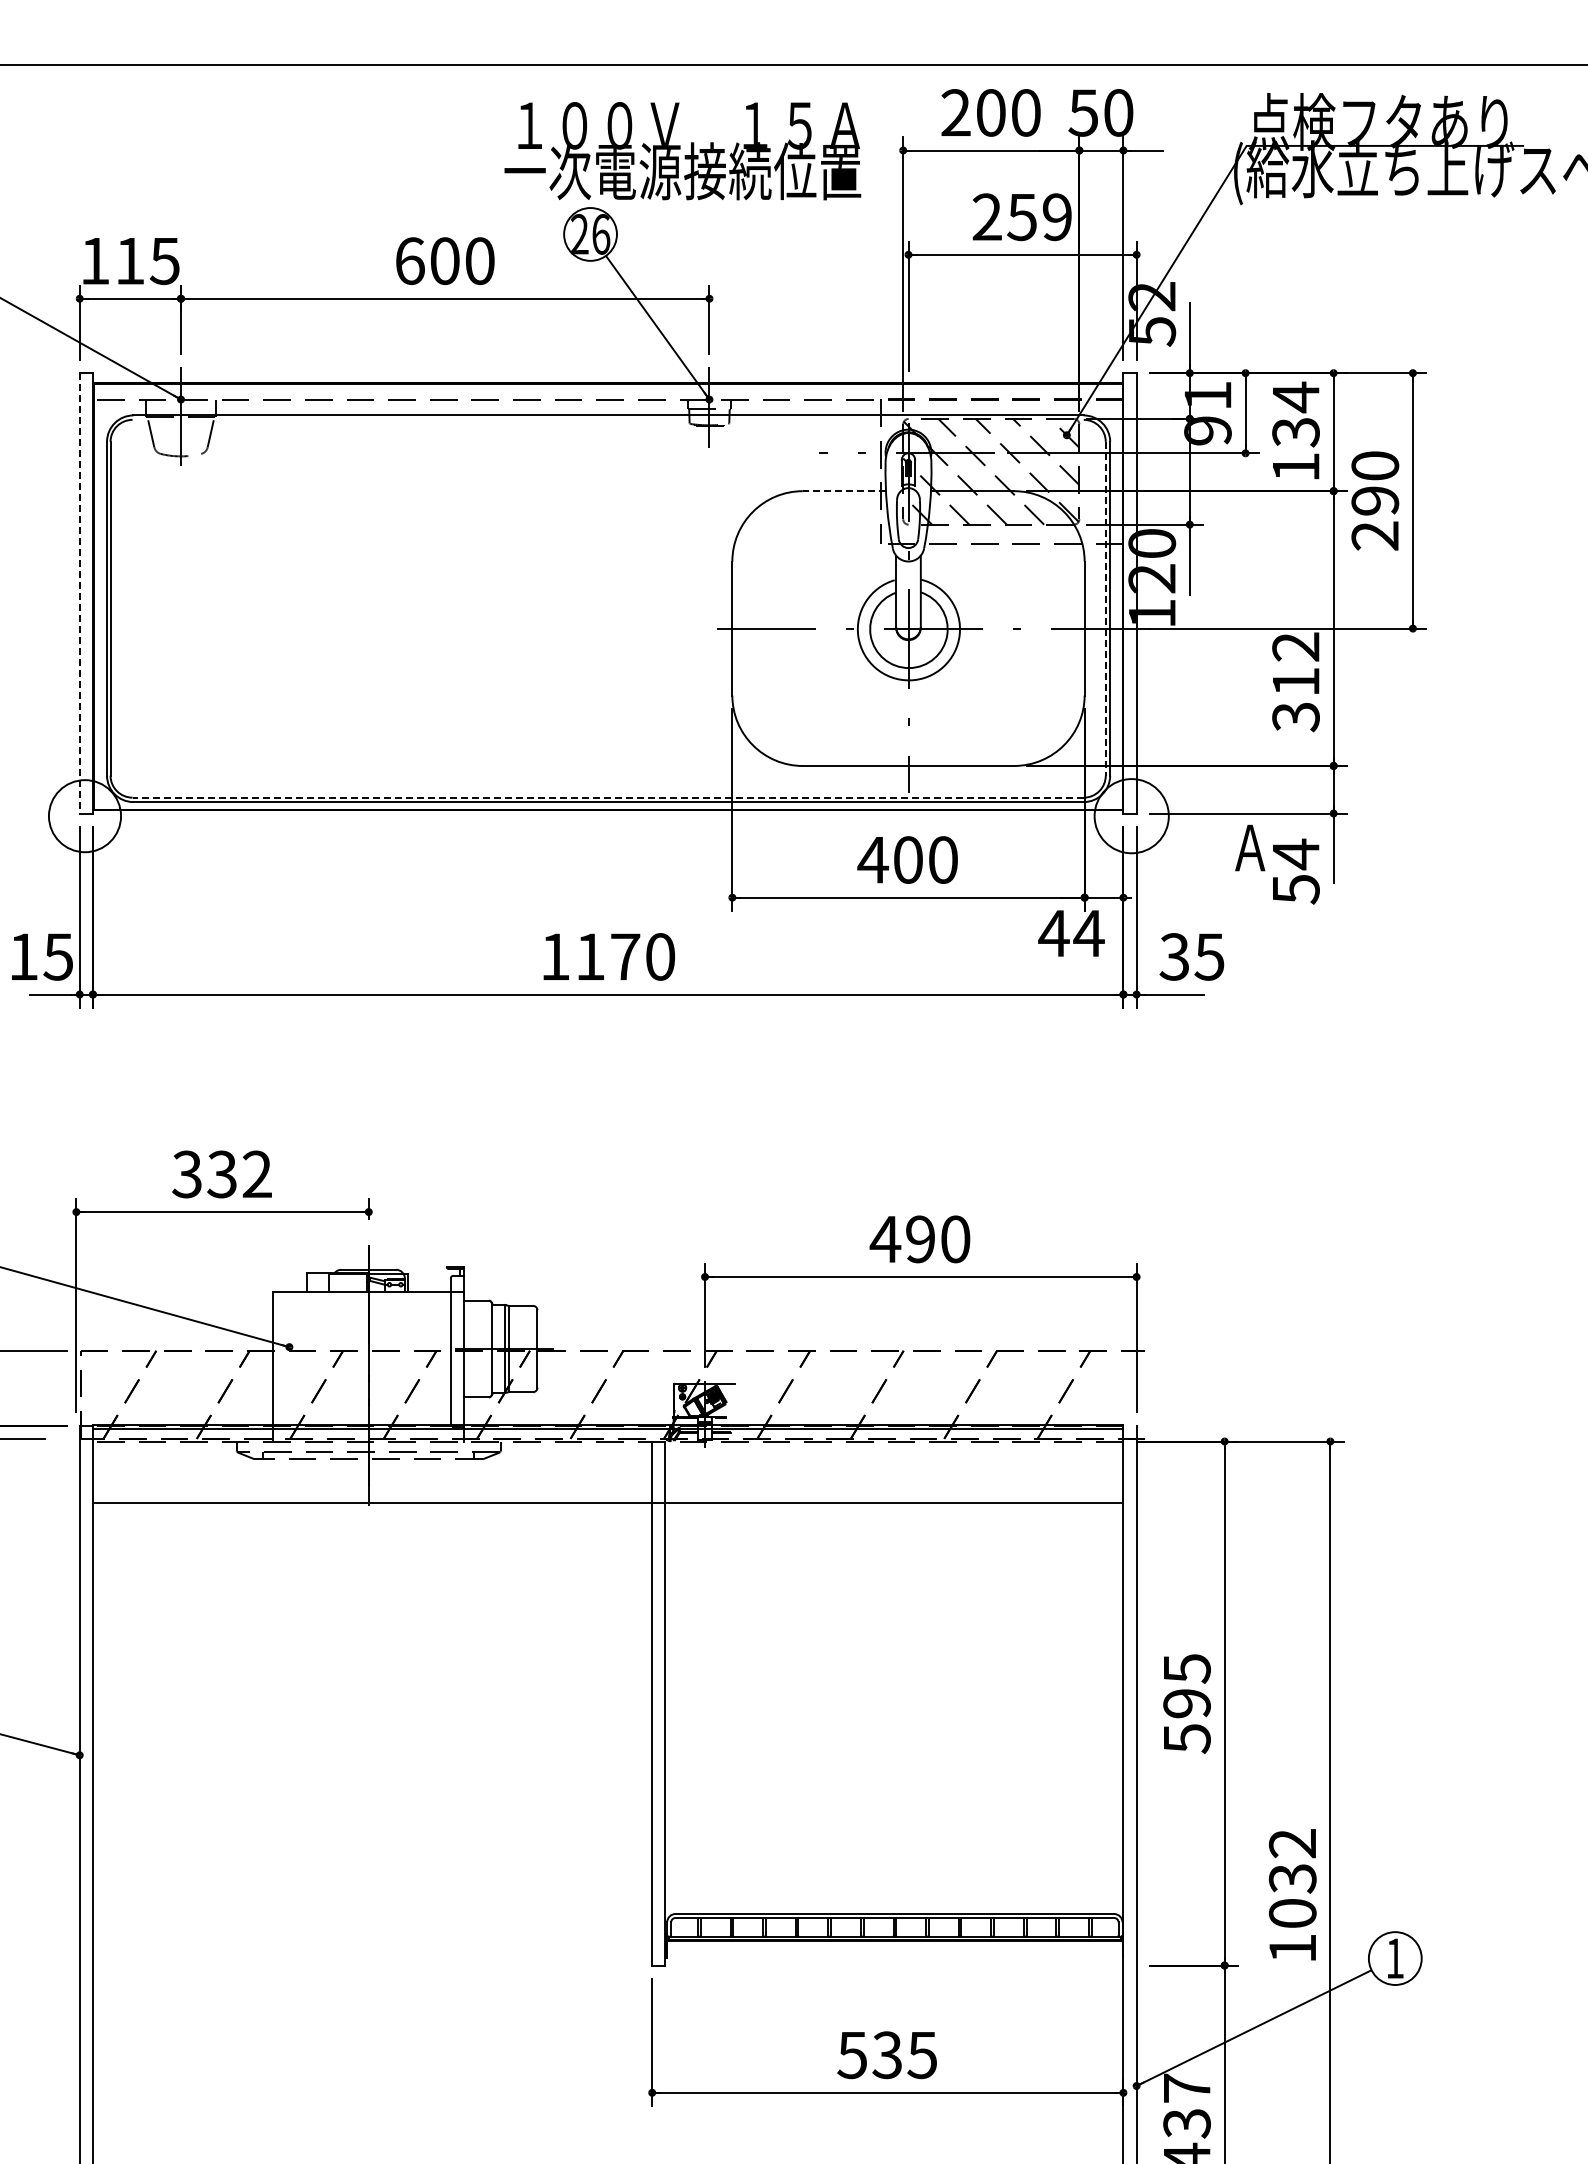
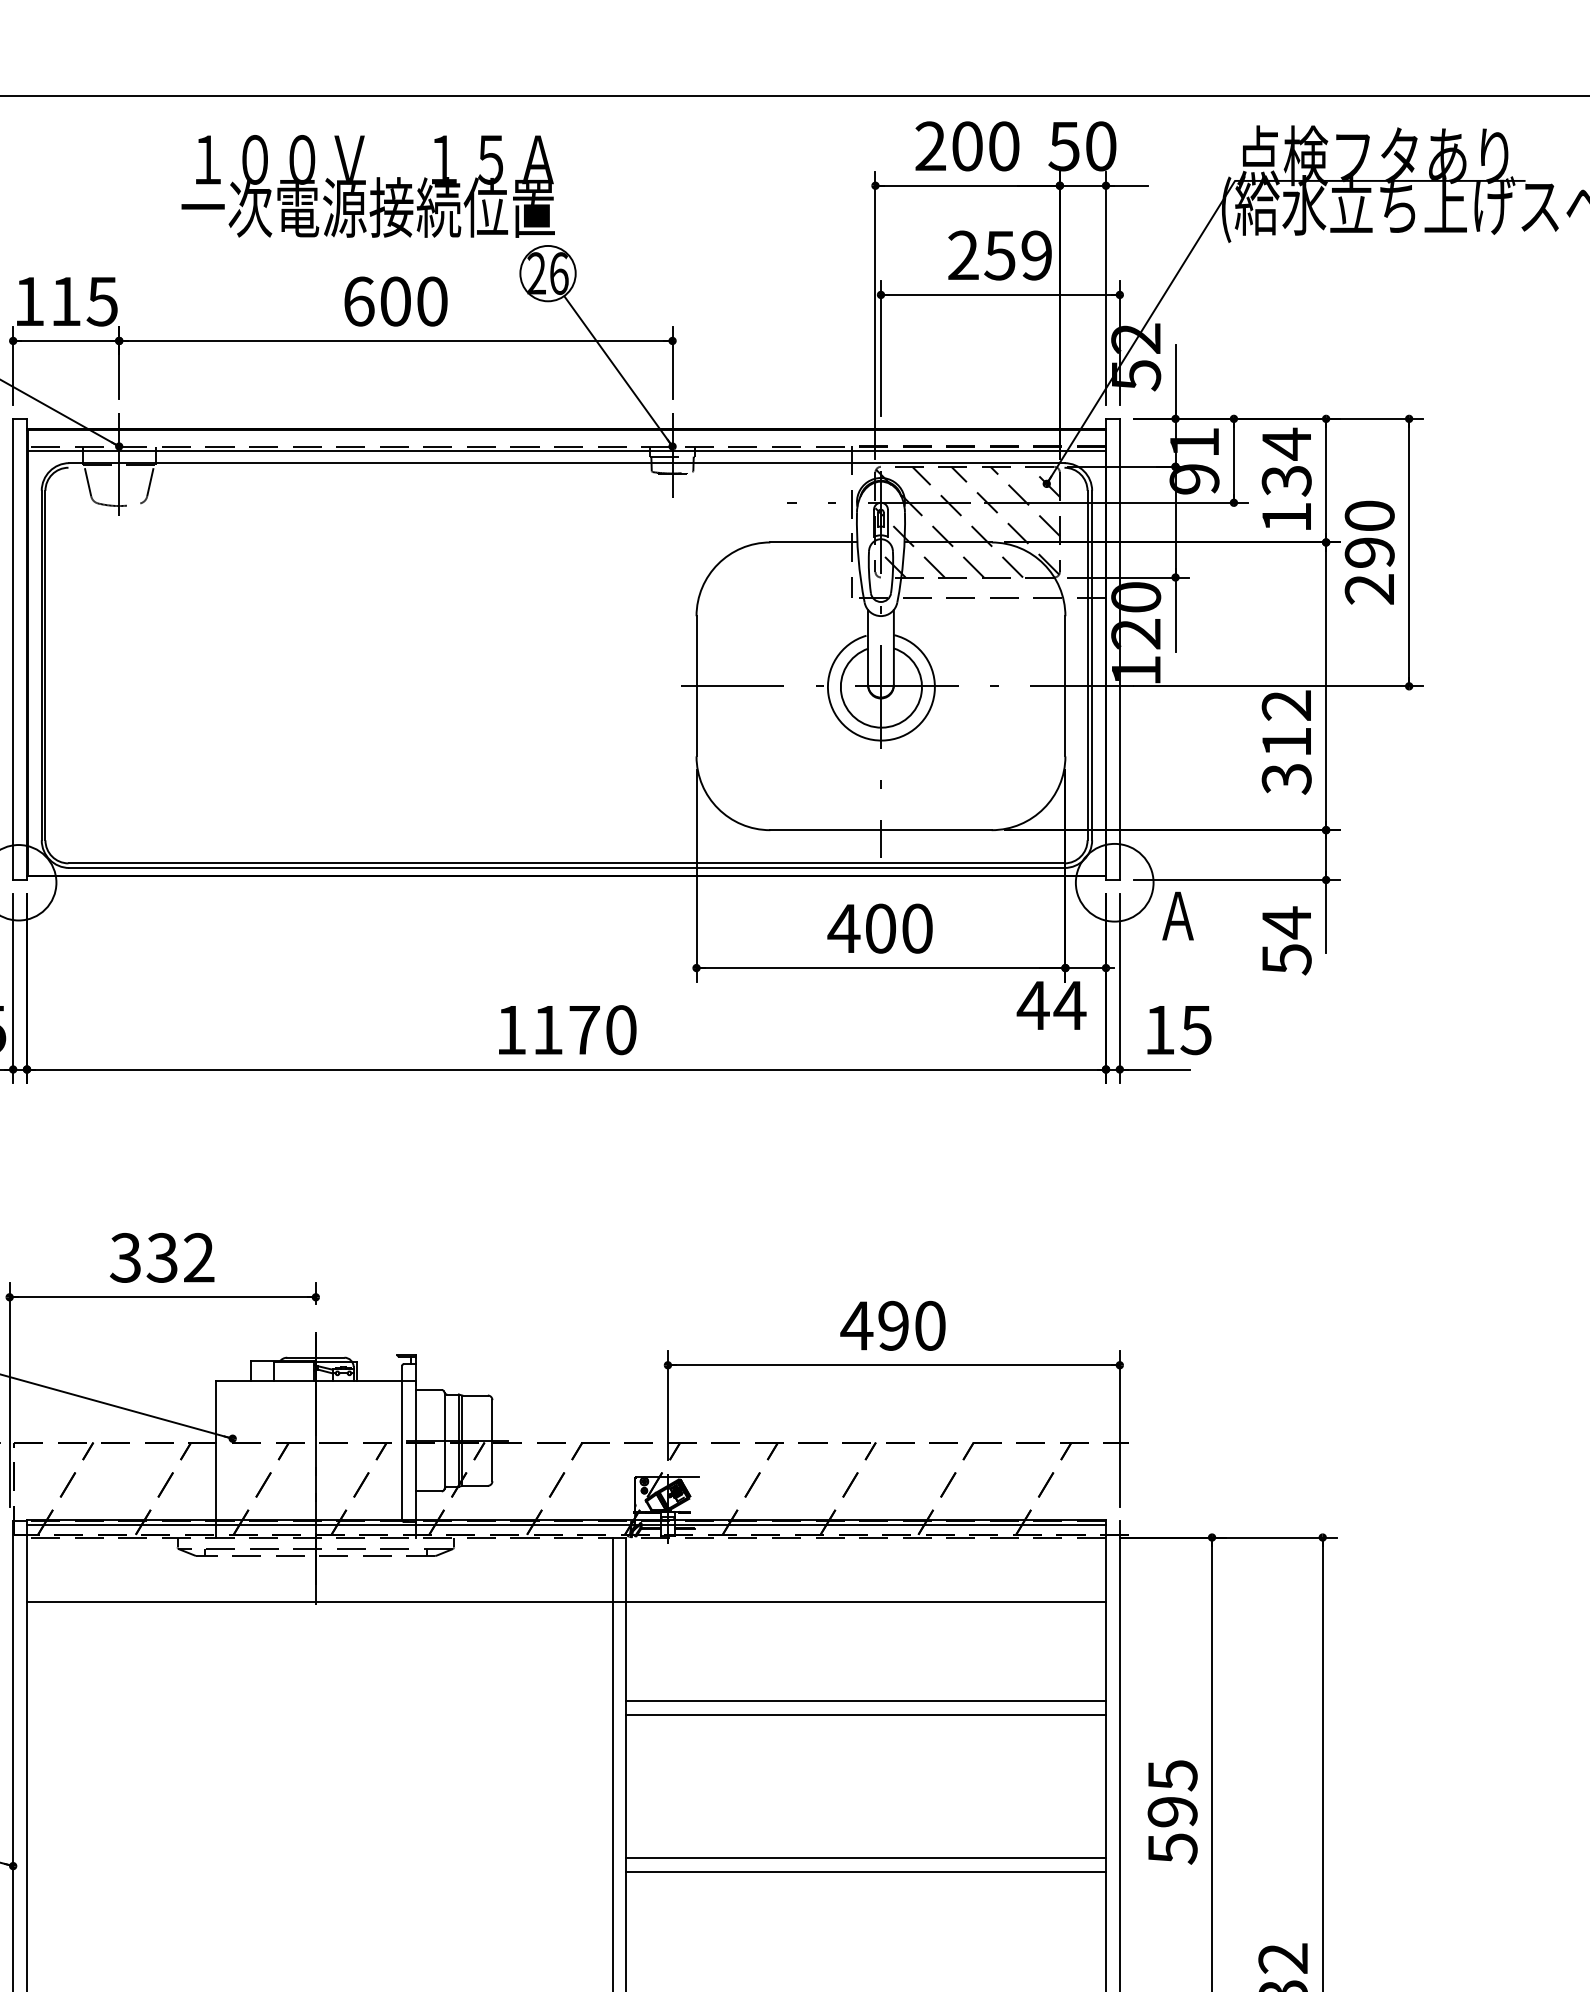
text: (682, 151) -> (367, 186), moved
line: (608, 404) -> (566, 451), added
line: (844, 491) -> (813, 542), dashed -> solid
line: (79, 593) -> (12, 649), dashed -> solid
line: (1105, 608) -> (1087, 665), dashed -> solid
line: (608, 797) -> (566, 863), dashed -> solid
text: (1250, 847) -> (1178, 915), moved
text: (1173, 956) -> (1158, 1029), 35 -> 15
line: (894, 1597) -> (866, 1700), added
line: (894, 1611) -> (866, 1715), added
line: (894, 1747) -> (866, 1857), added
line: (894, 1760) -> (866, 1871), added

